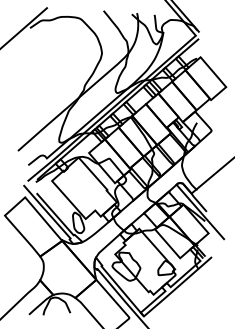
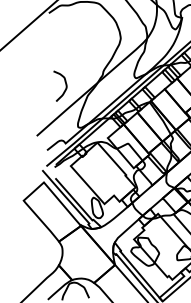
curve: (46, 100) -> (65, 85), added

